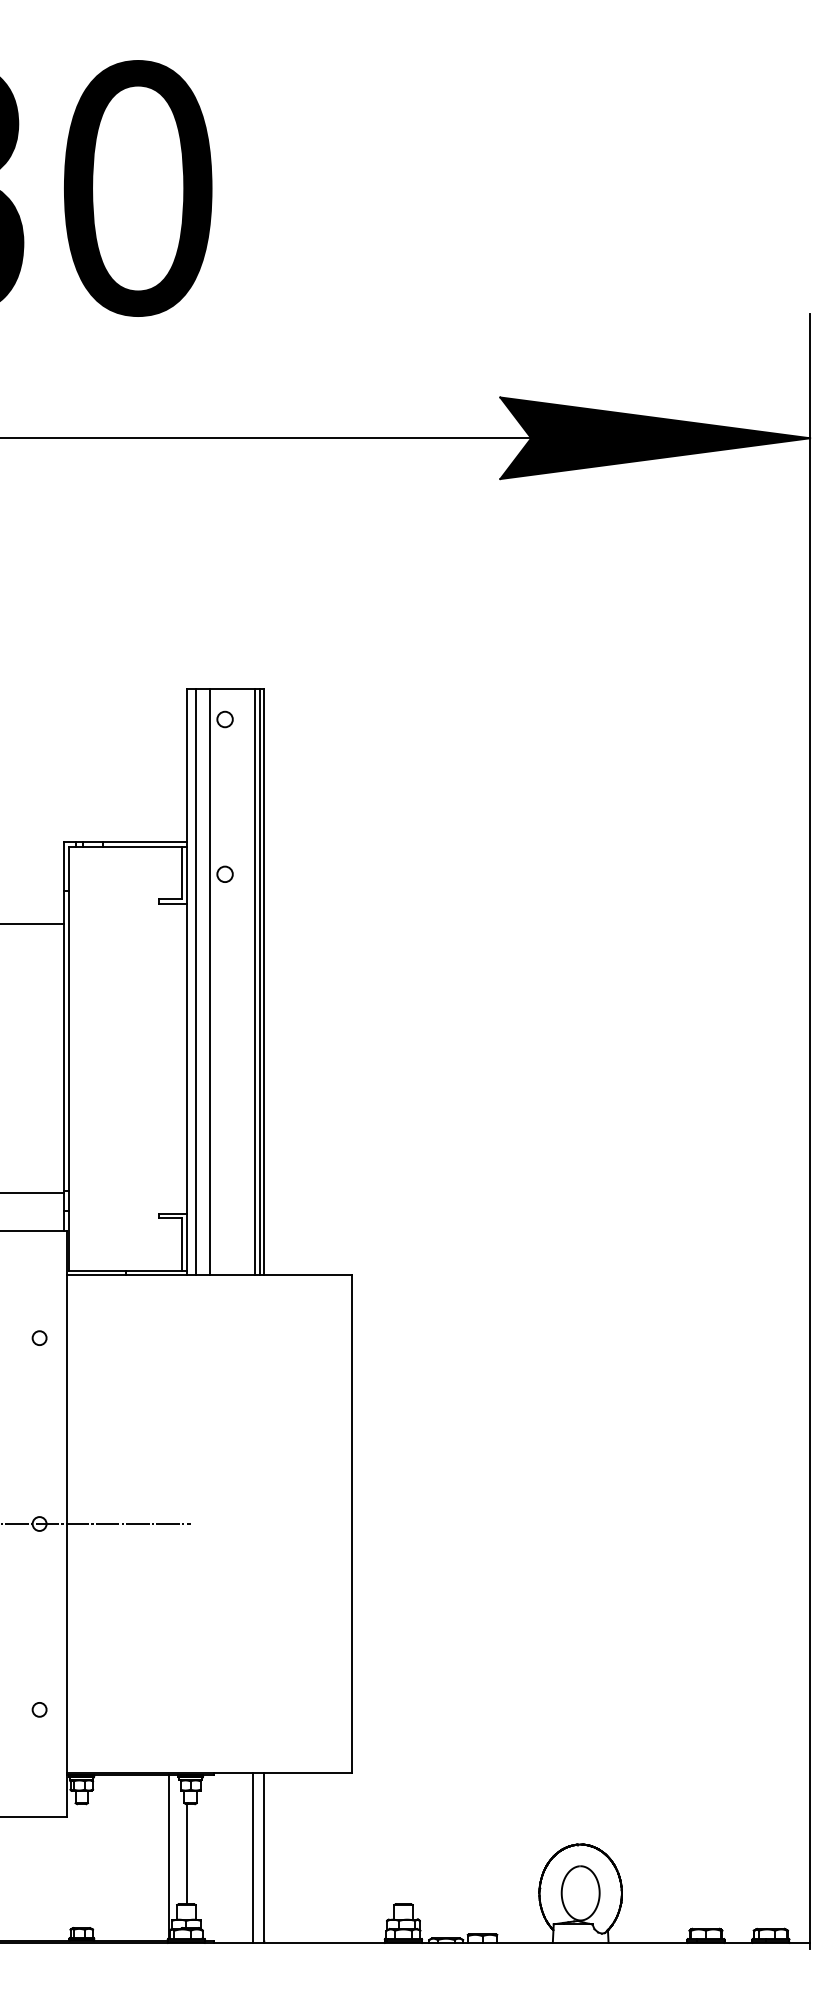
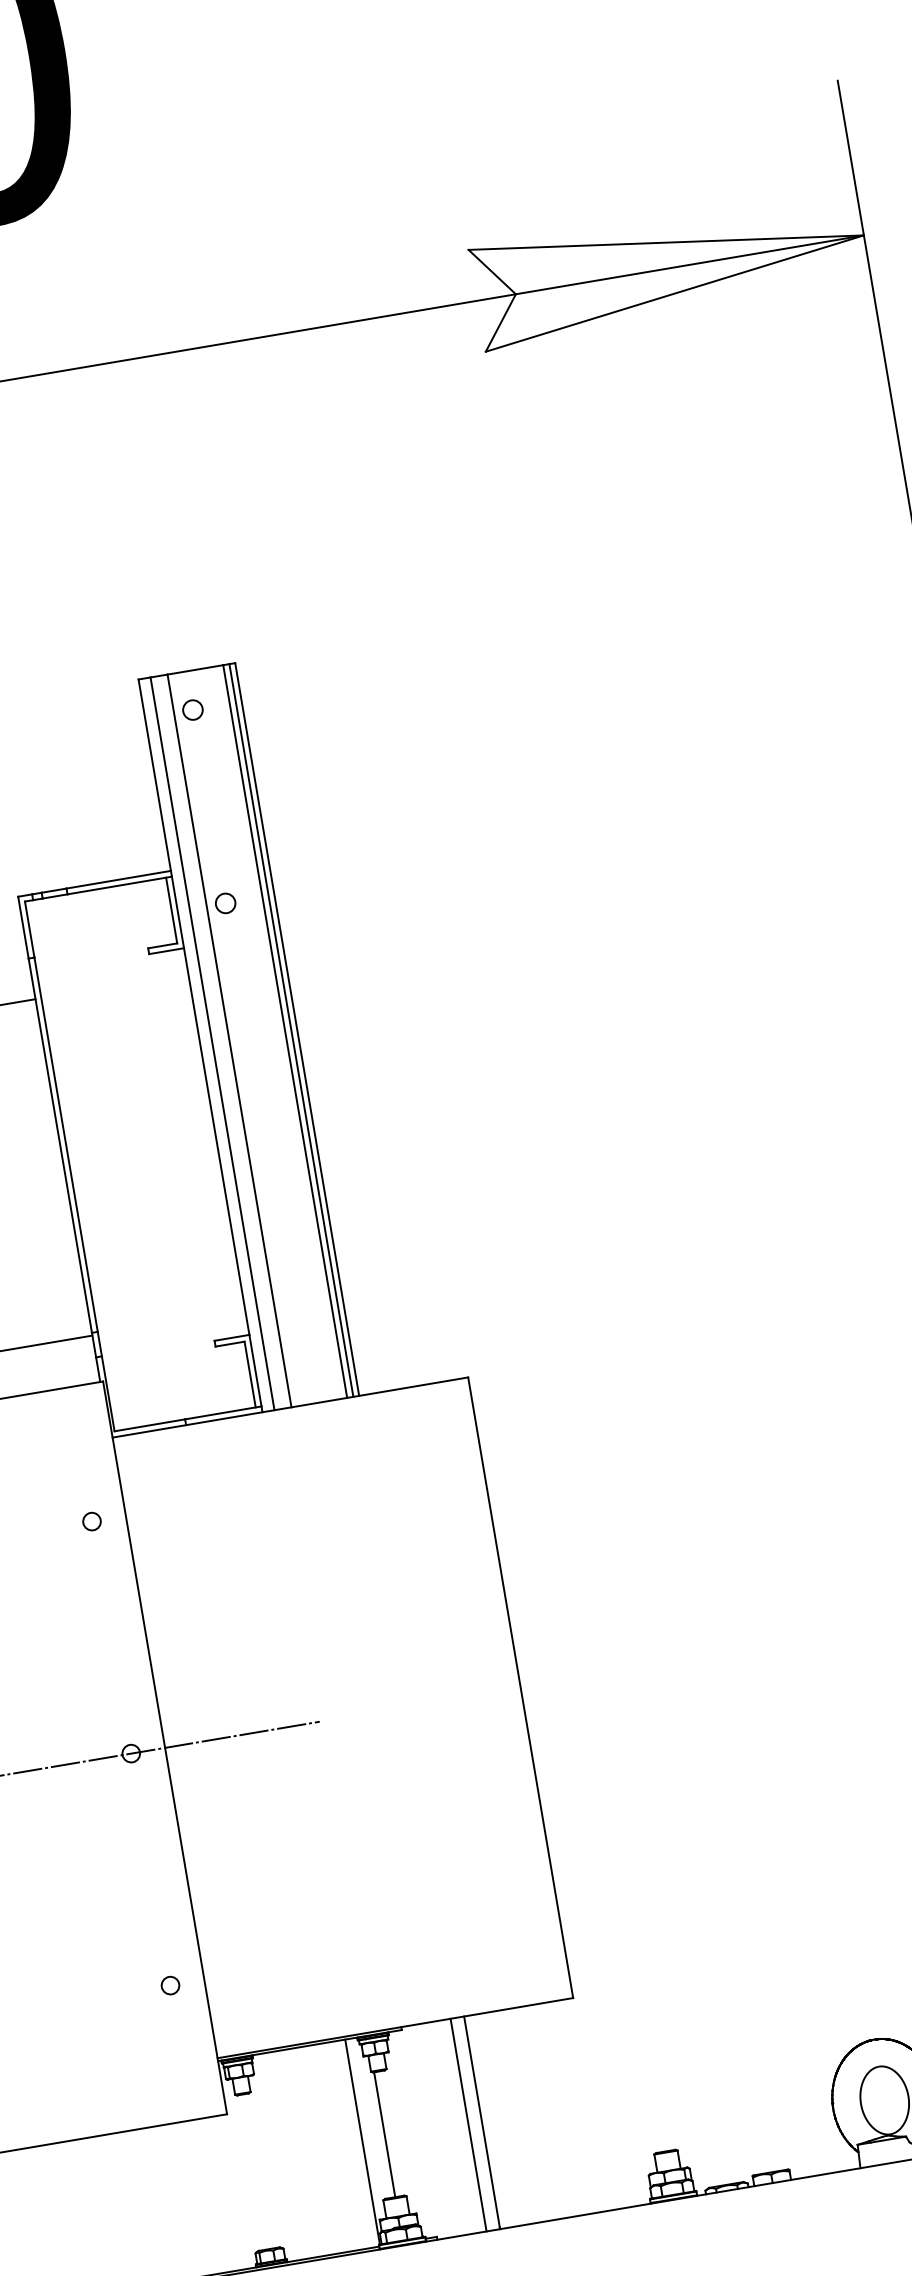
fill: (655, 438) -> (670, 268), removed

